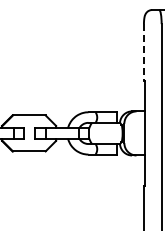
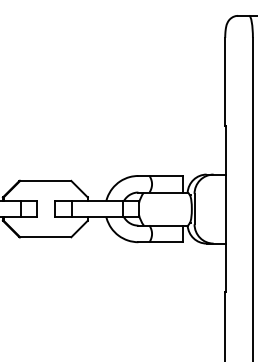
line: (143, 52) -> (224, 82), dashed -> solid

